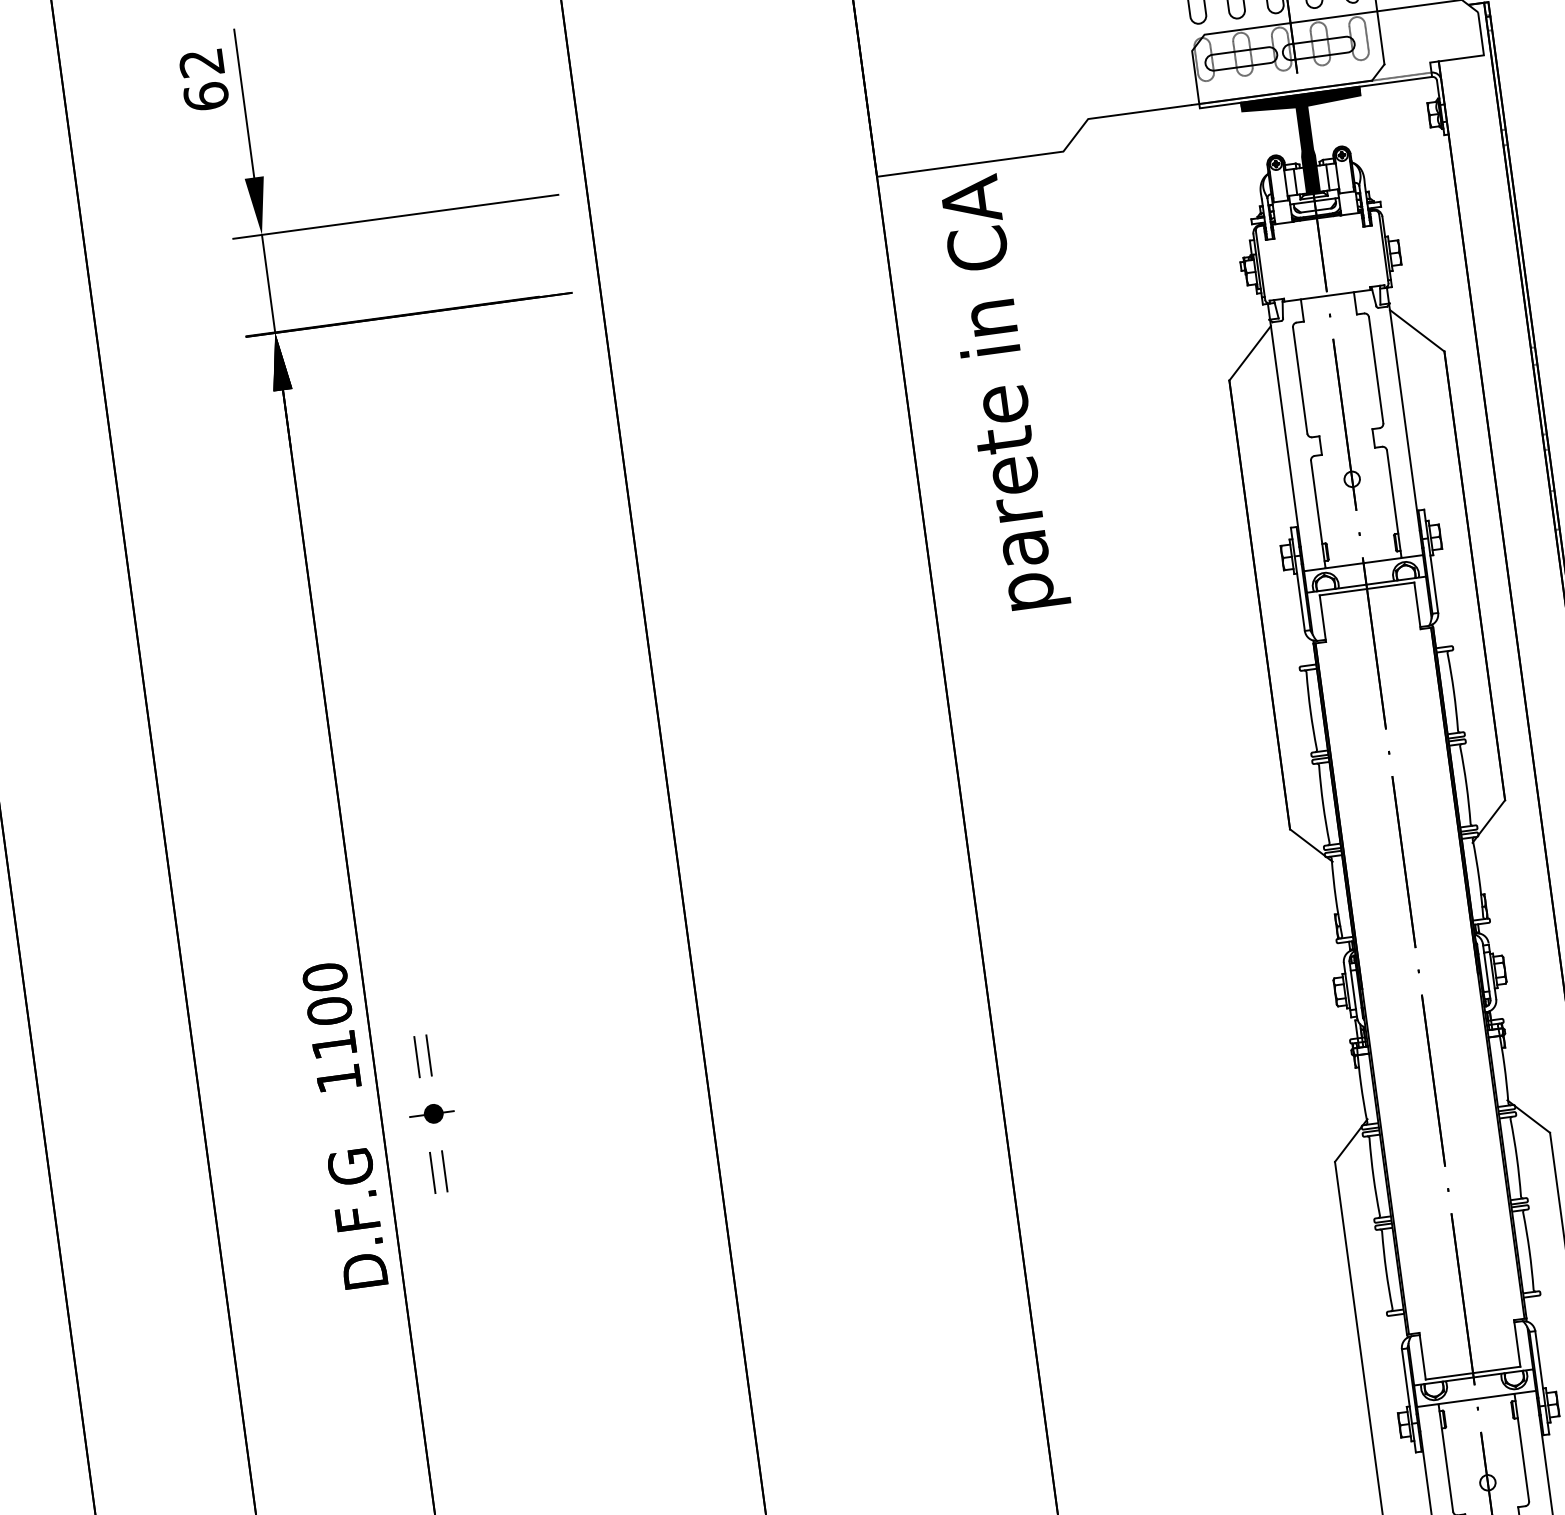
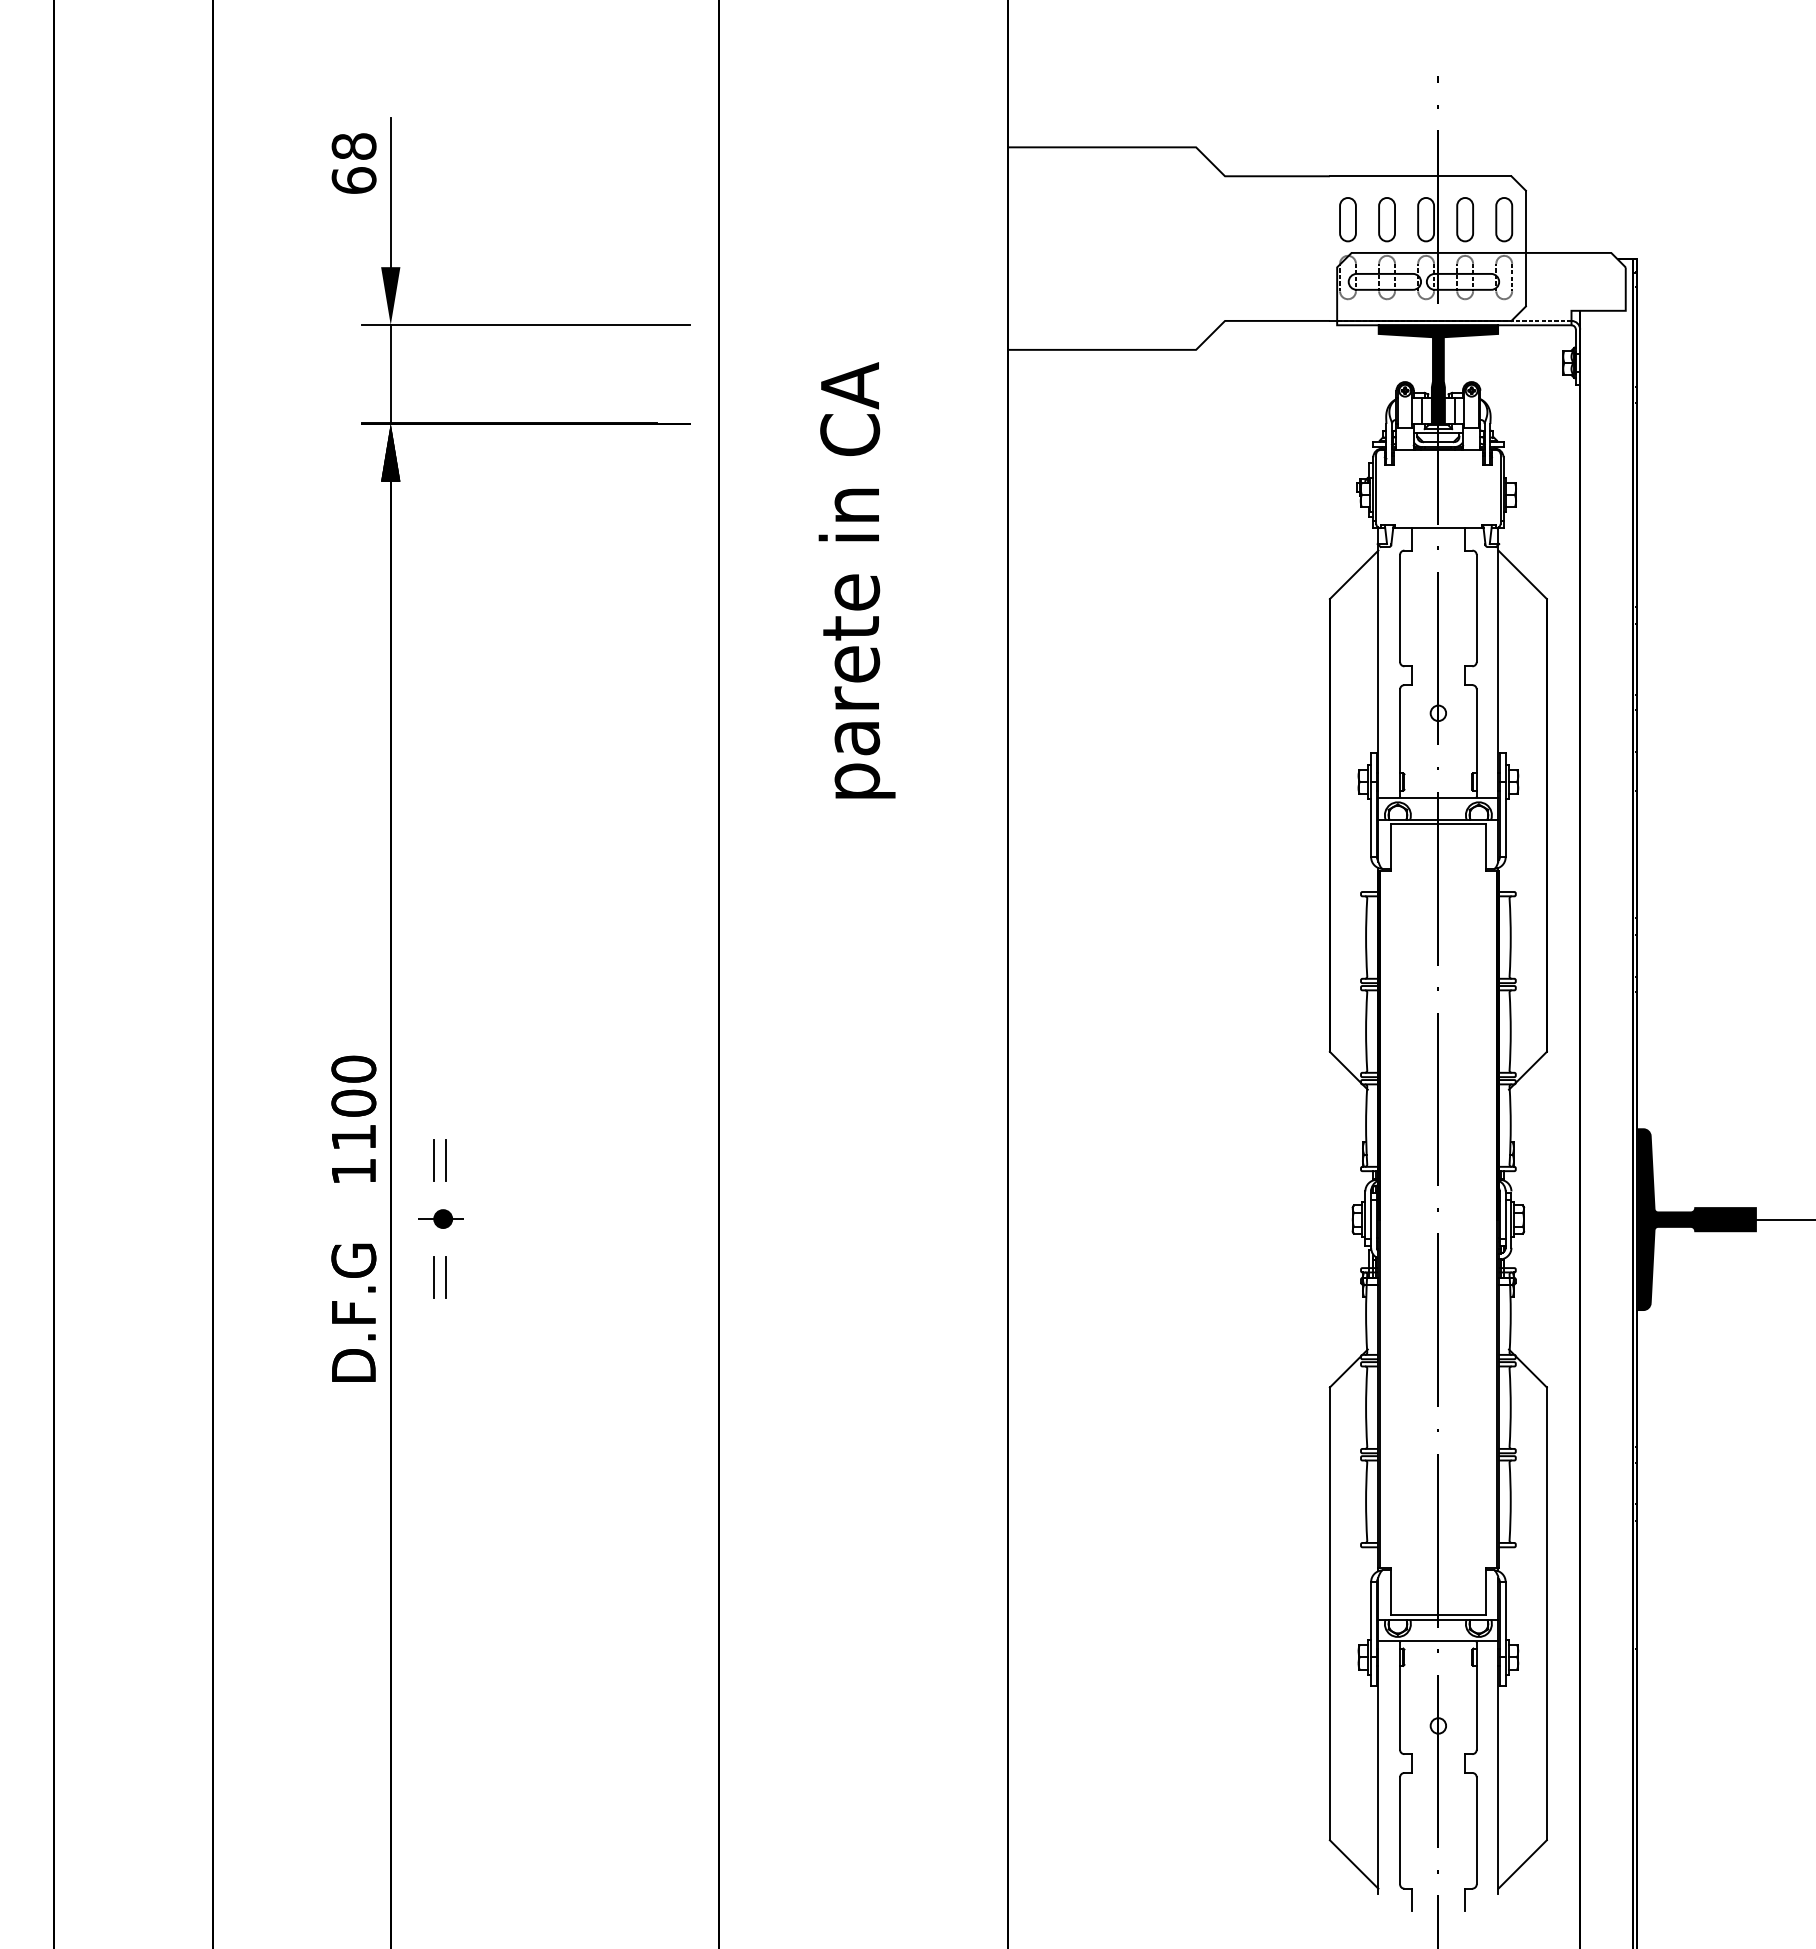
text: (201, 62) -> (353, 146), 62 -> 68
text: (1003, 392) -> (856, 580), moved

